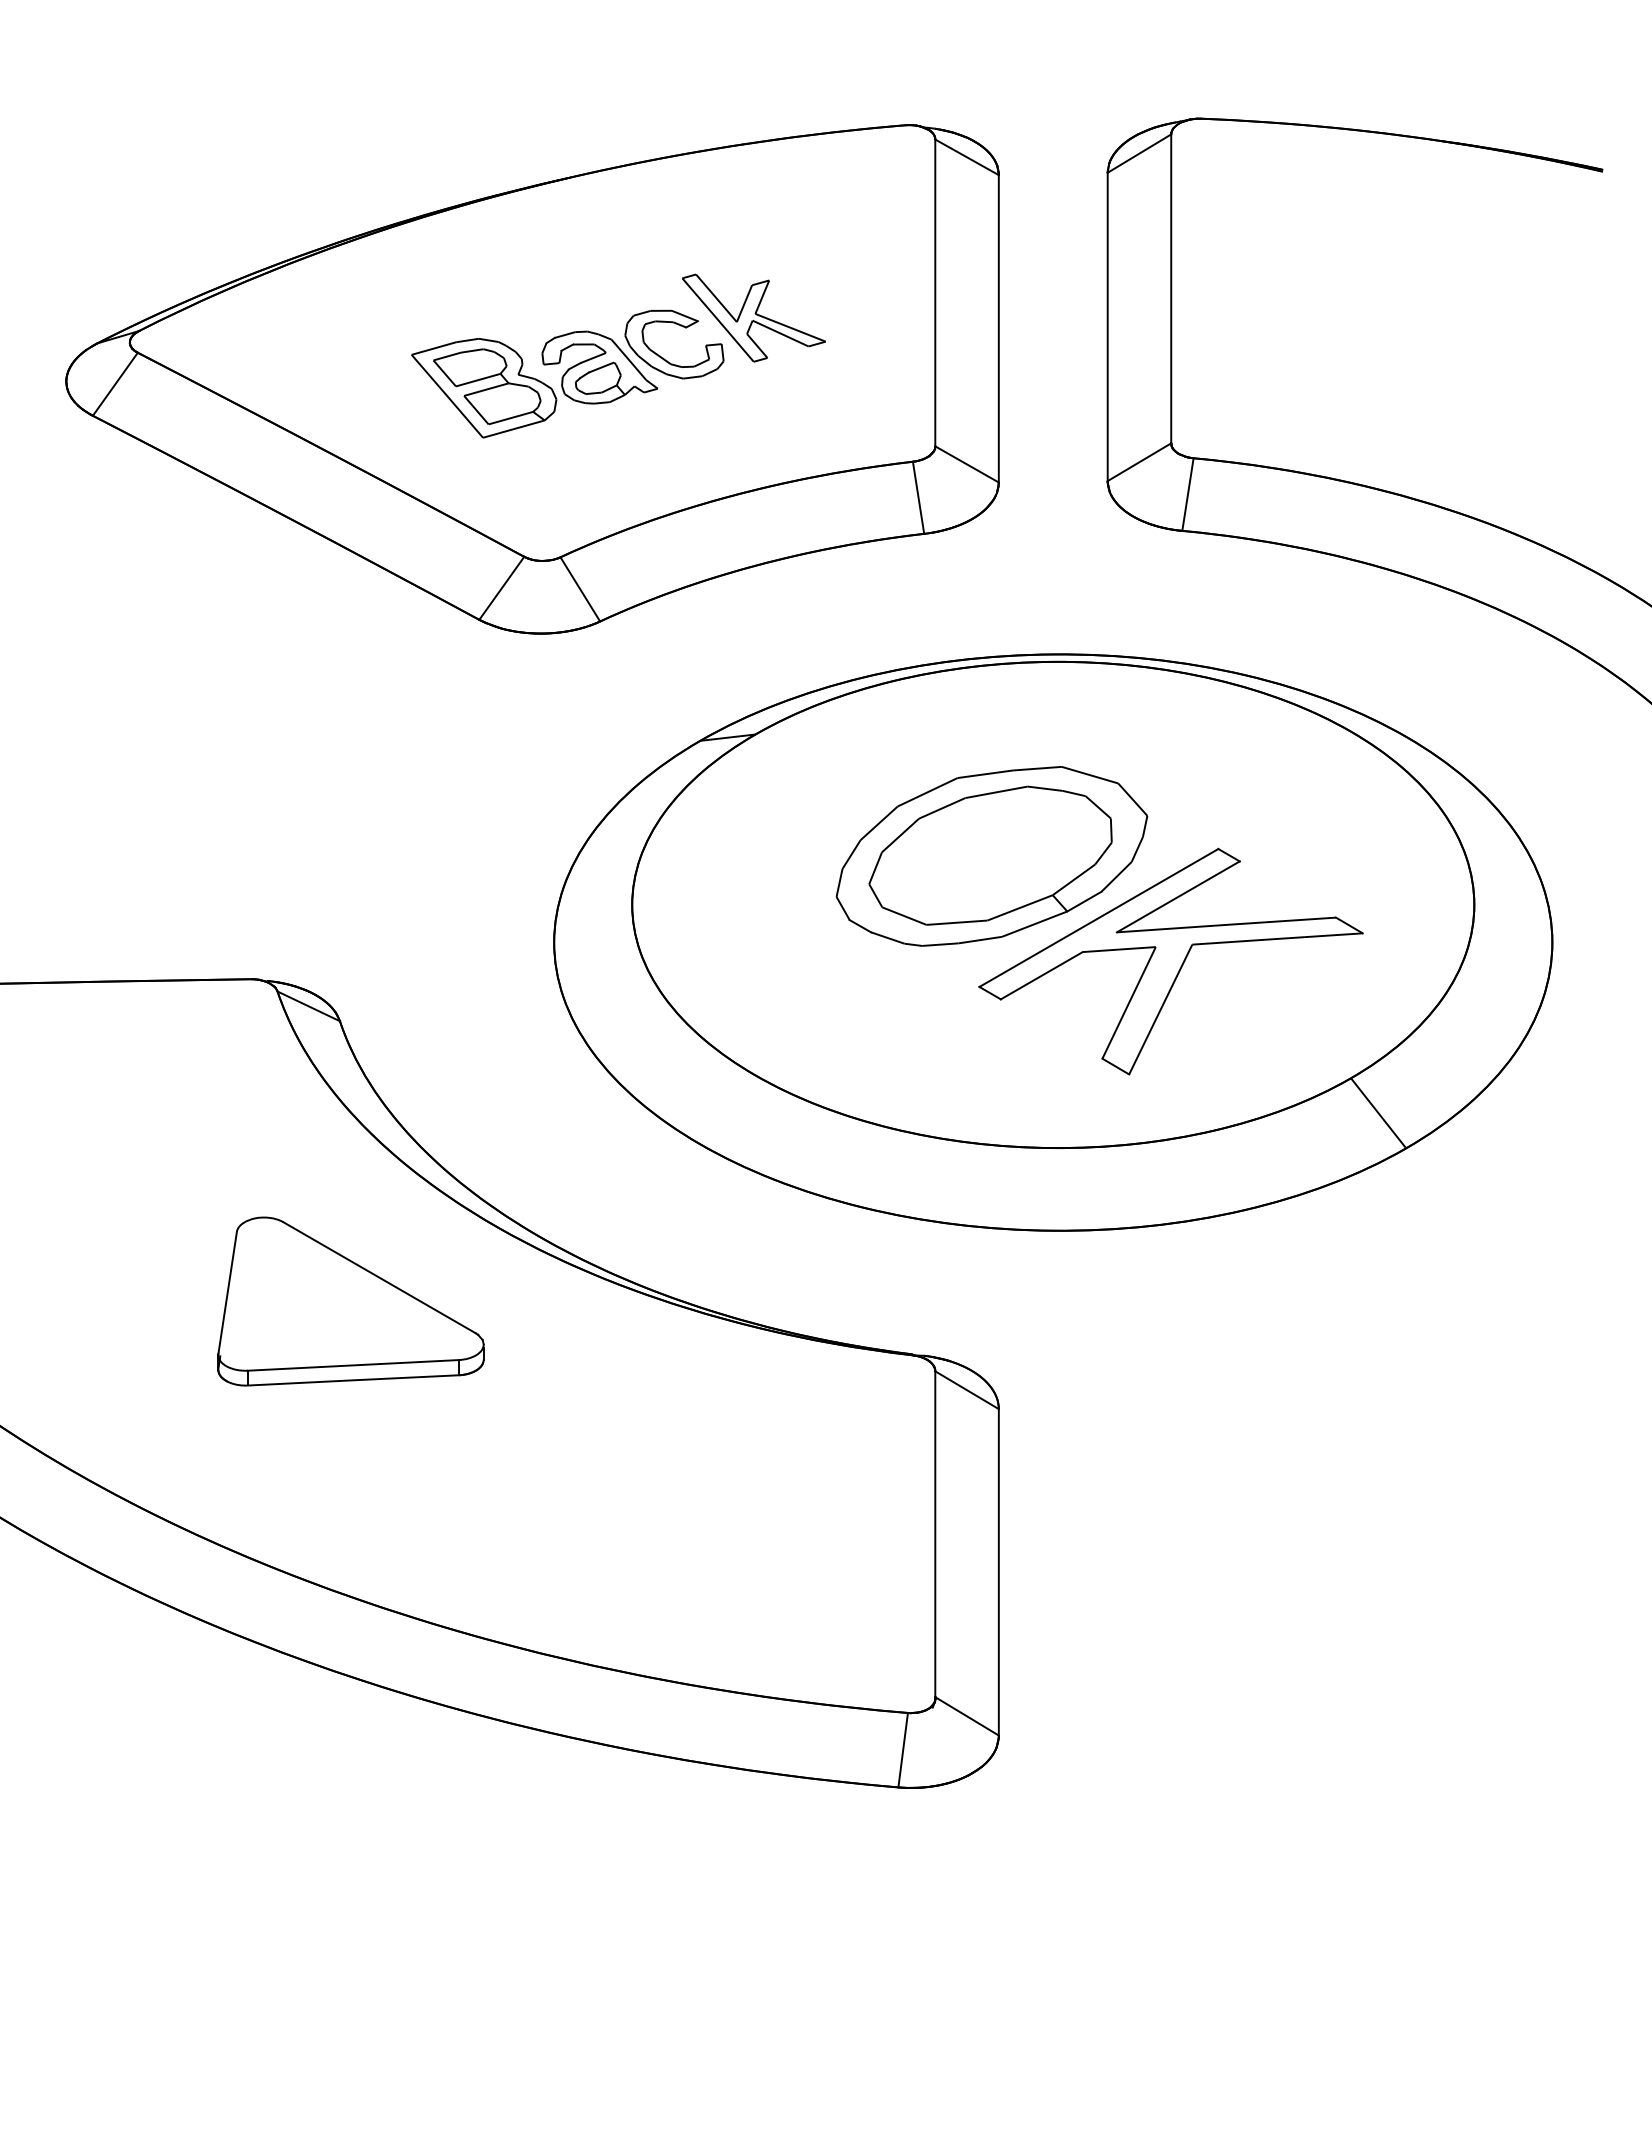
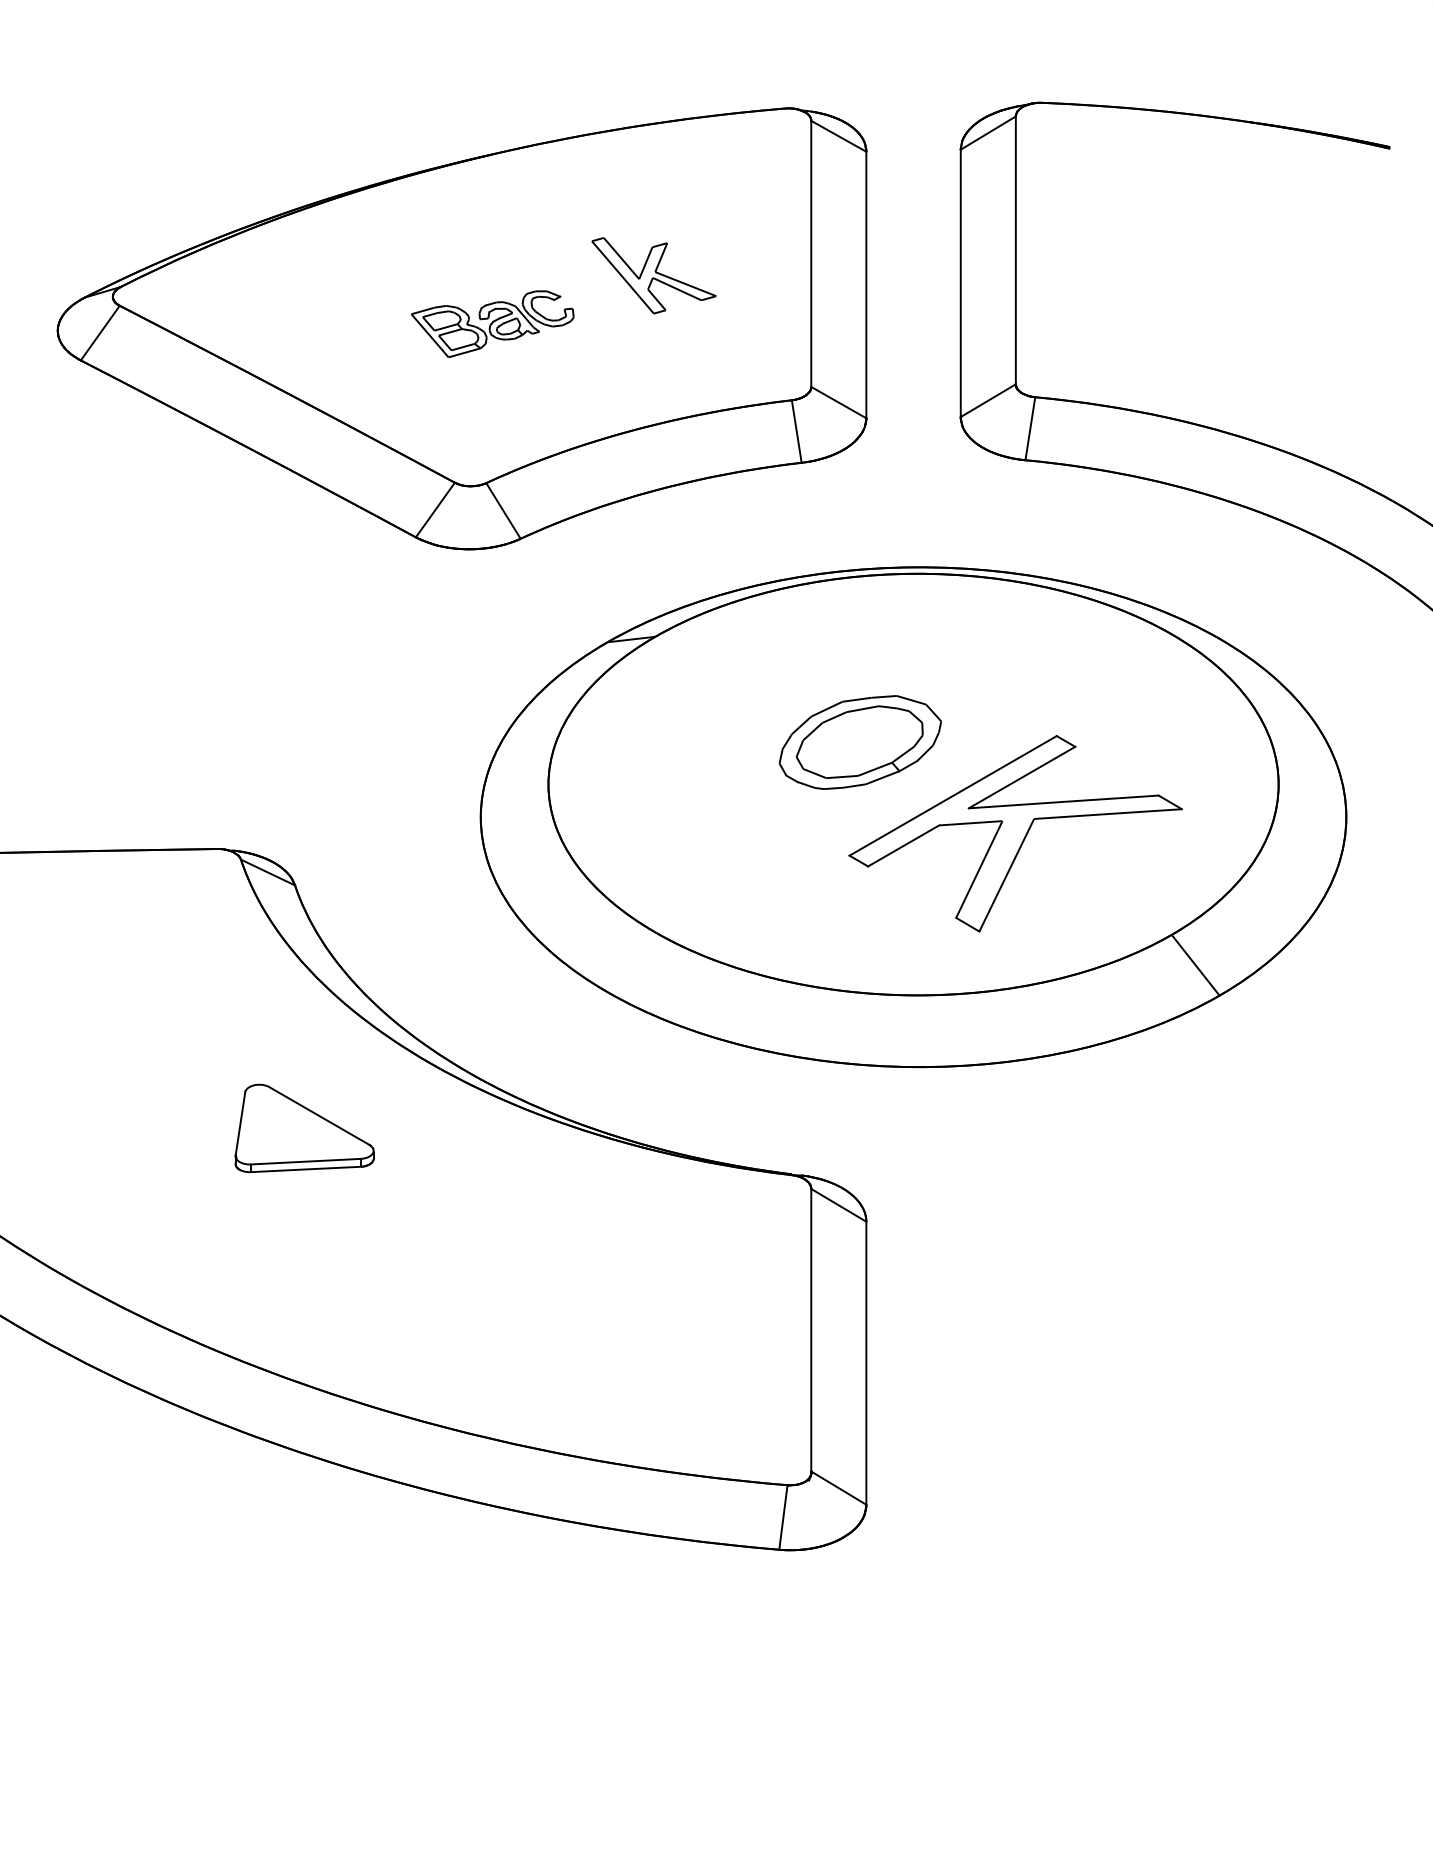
part: (567, 373) -> (492, 323), size x0.6
part: (991, 856) -> (860, 742), size x0.6
part: (350, 1301) -> (304, 1128), size x0.6

